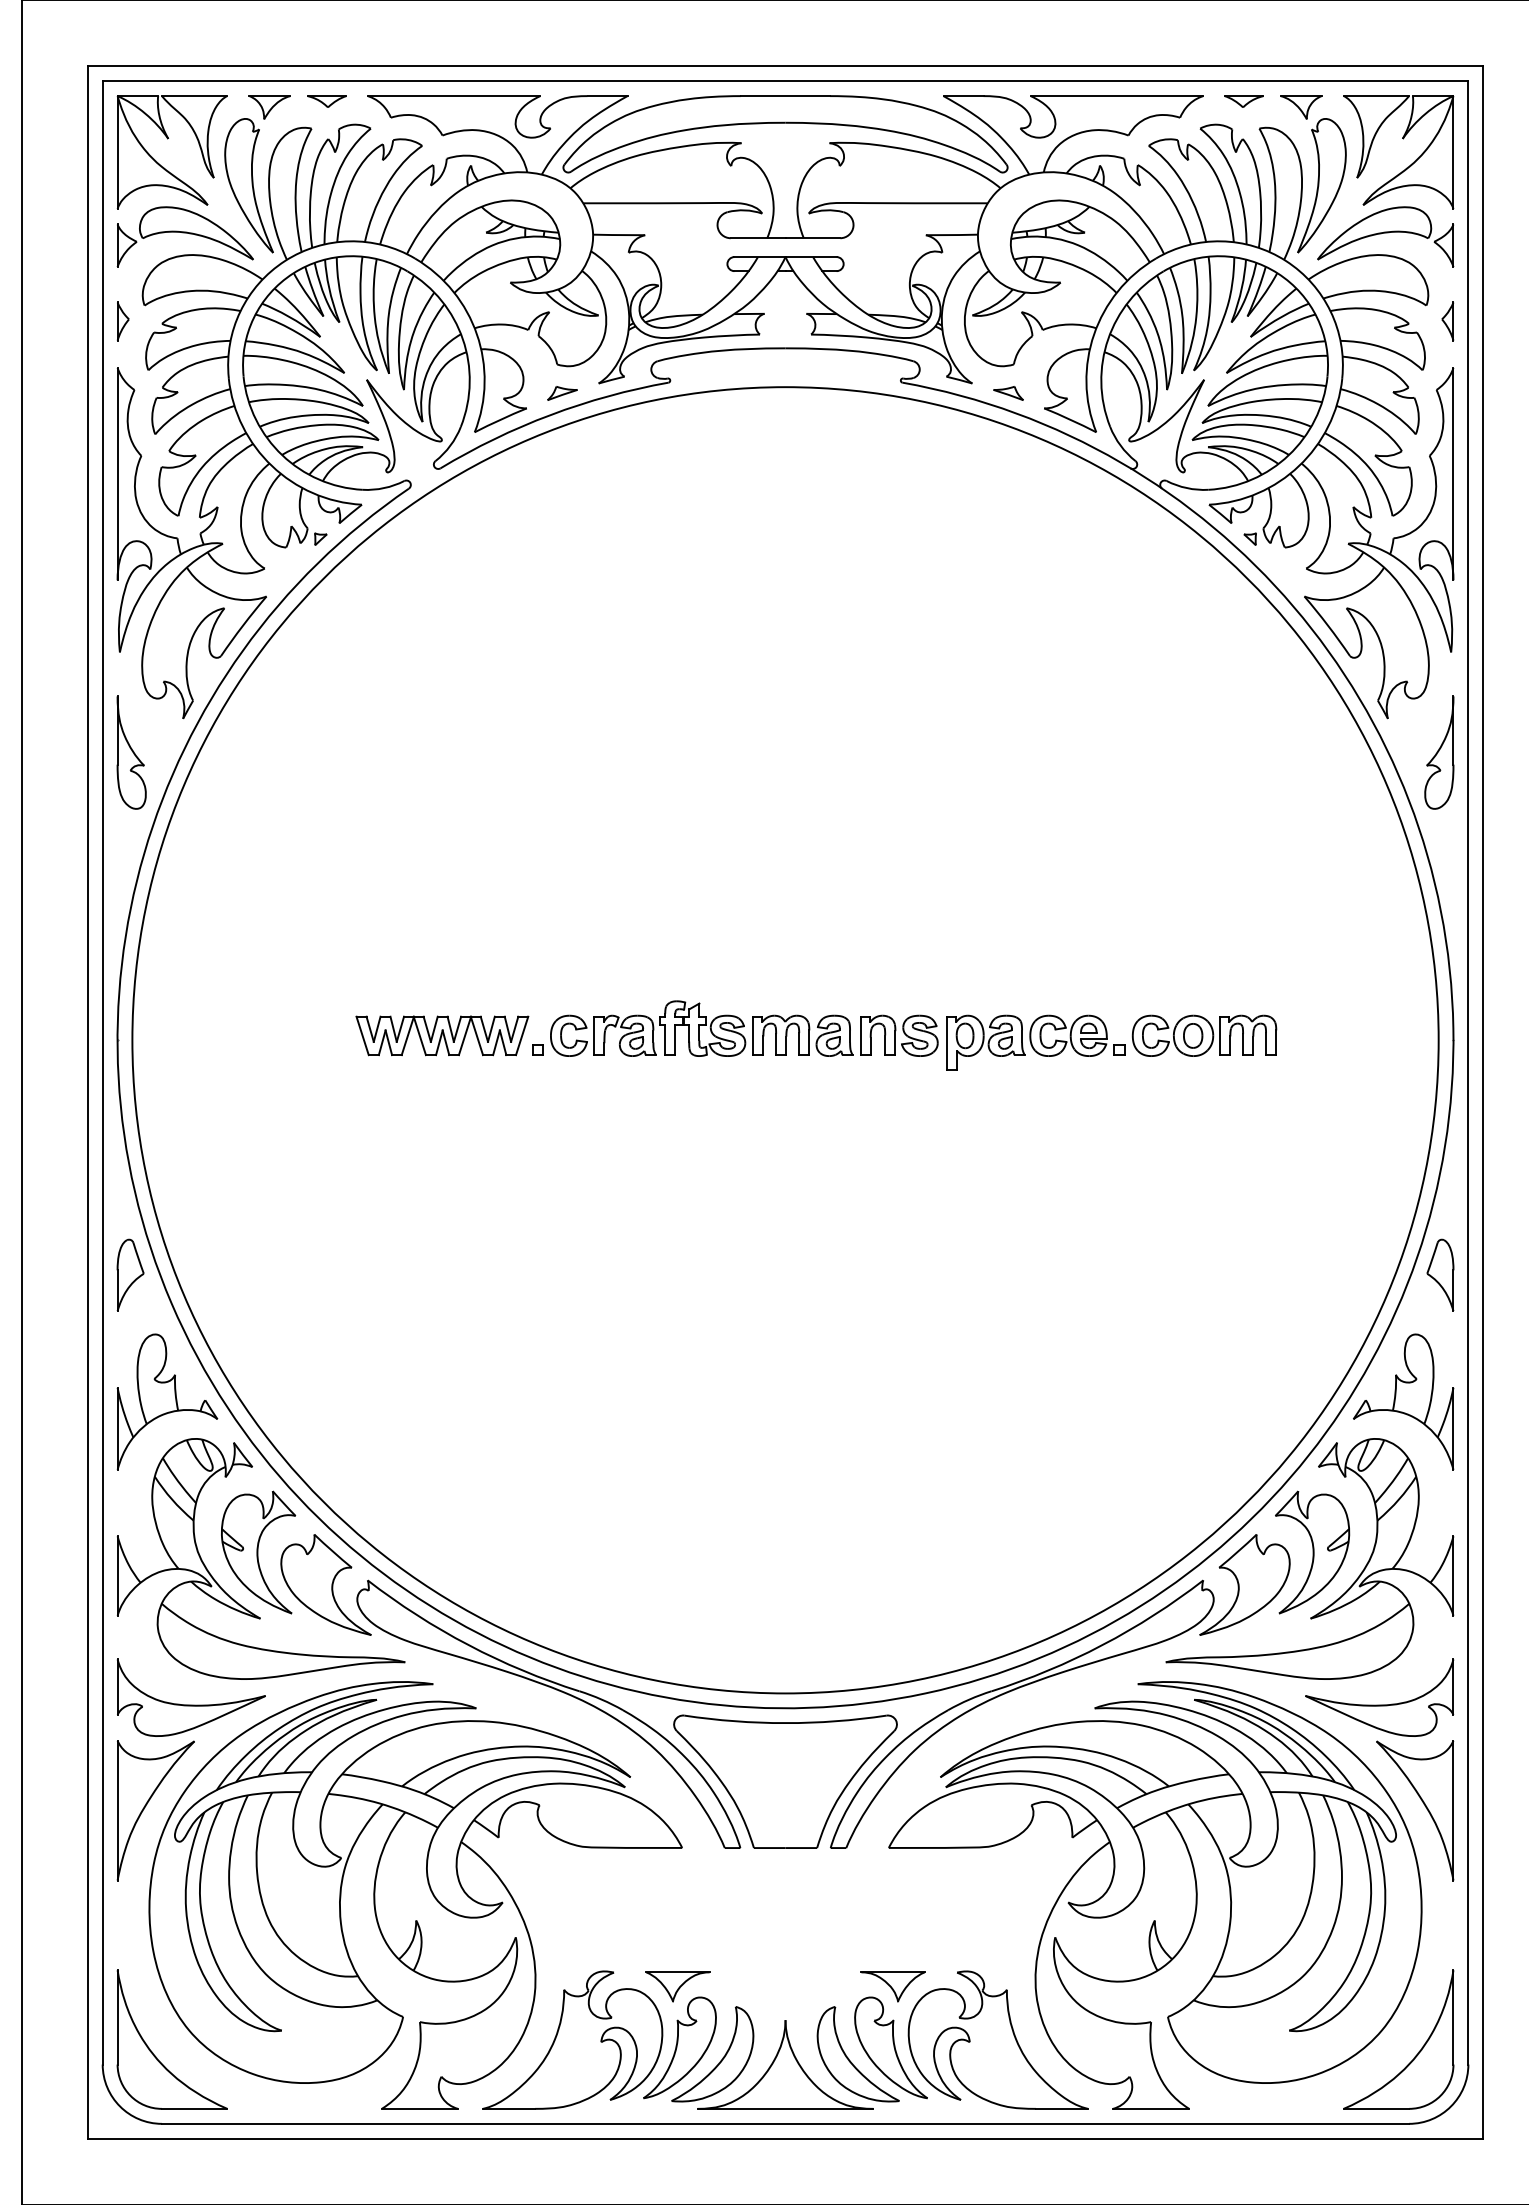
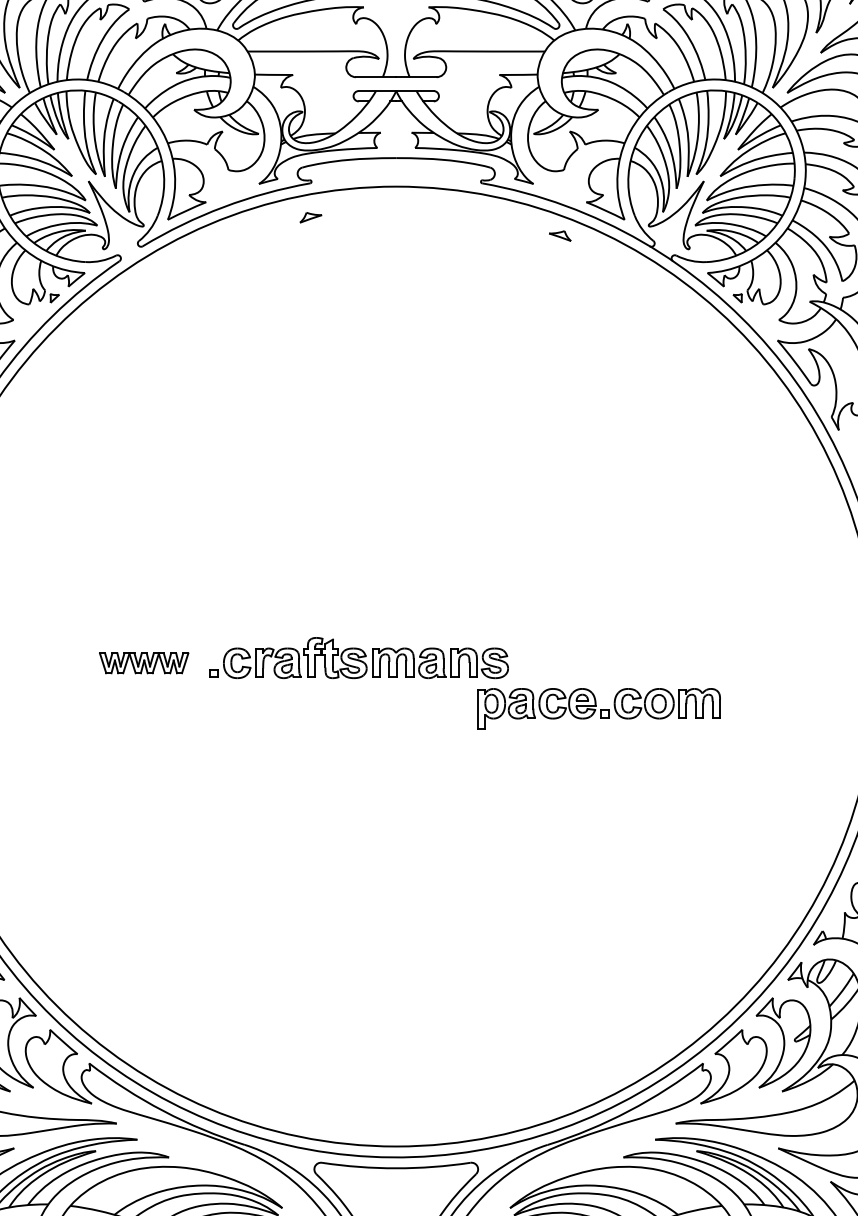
part: (562, 393) -> (311, 217), moved
part: (1008, 393) -> (560, 236), moved
part: (442, 1035) -> (144, 663), size x0.7
part: (1111, 1042) -> (599, 708), moved

